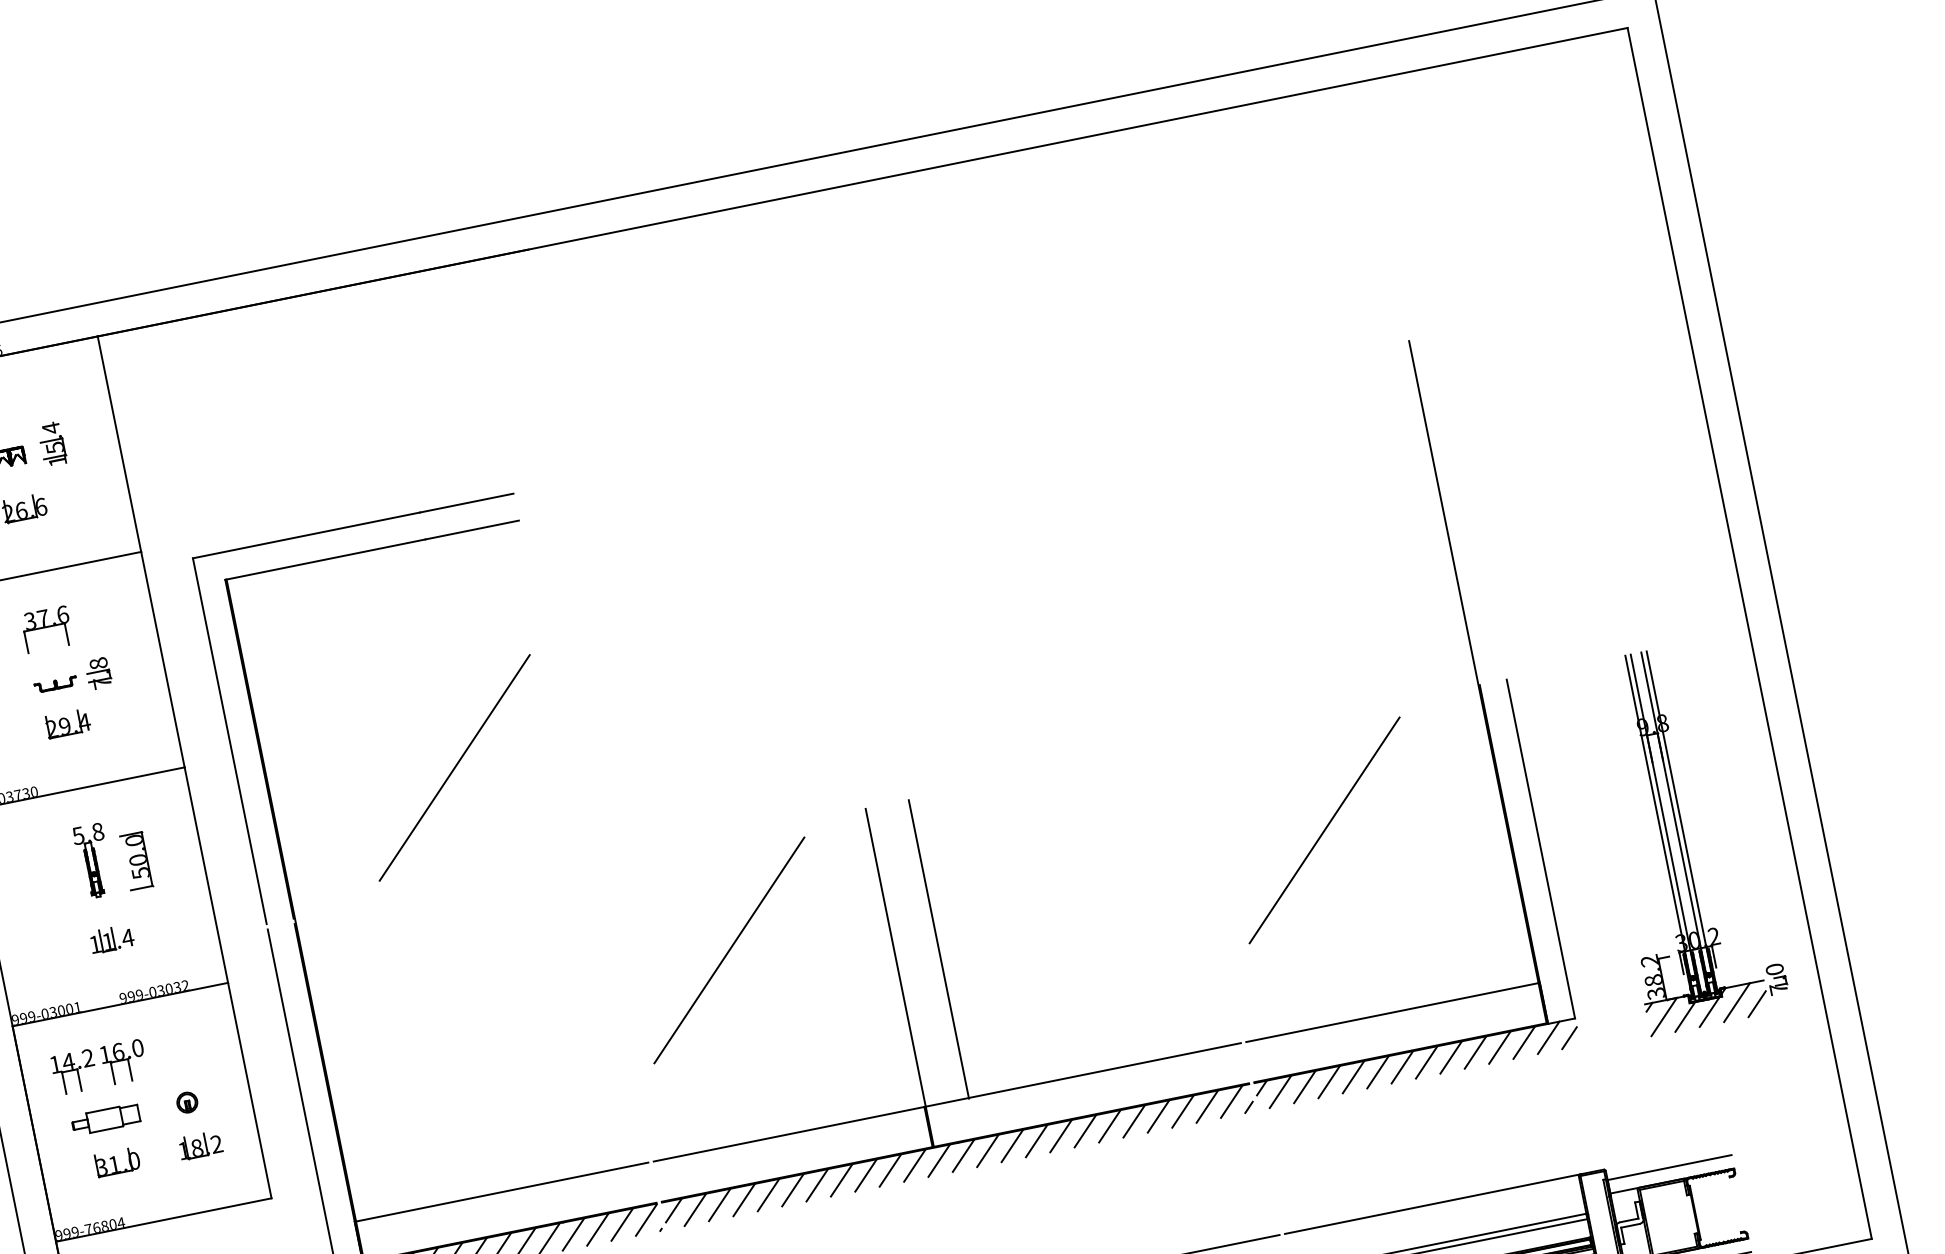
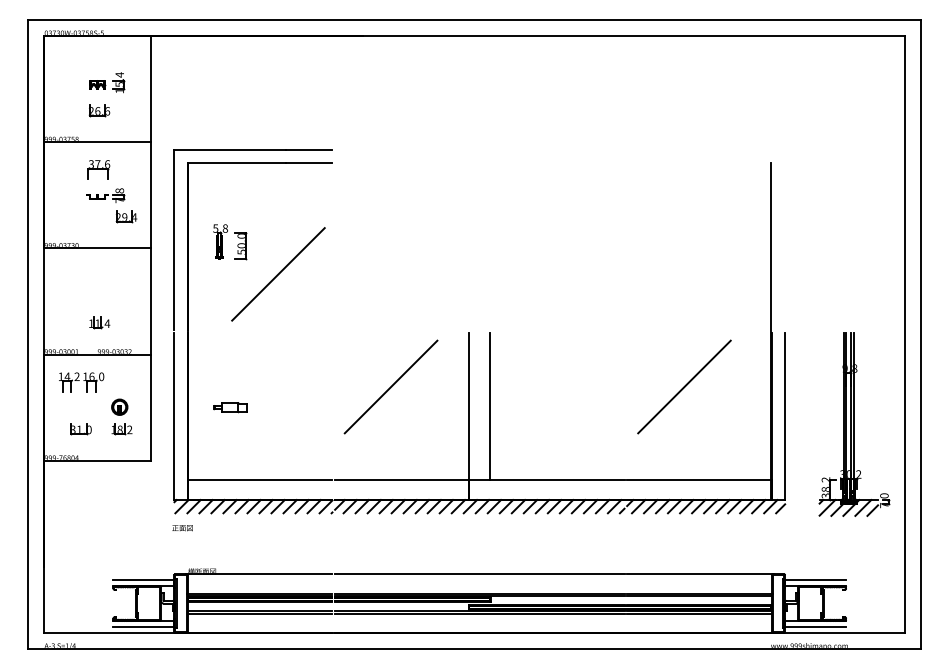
part: (67, 723) -> (126, 216), moved
part: (129, 859) -> (237, 244), moved
part: (186, 1103) -> (119, 407), size x1.6
part: (105, 1119) -> (230, 407), moved

